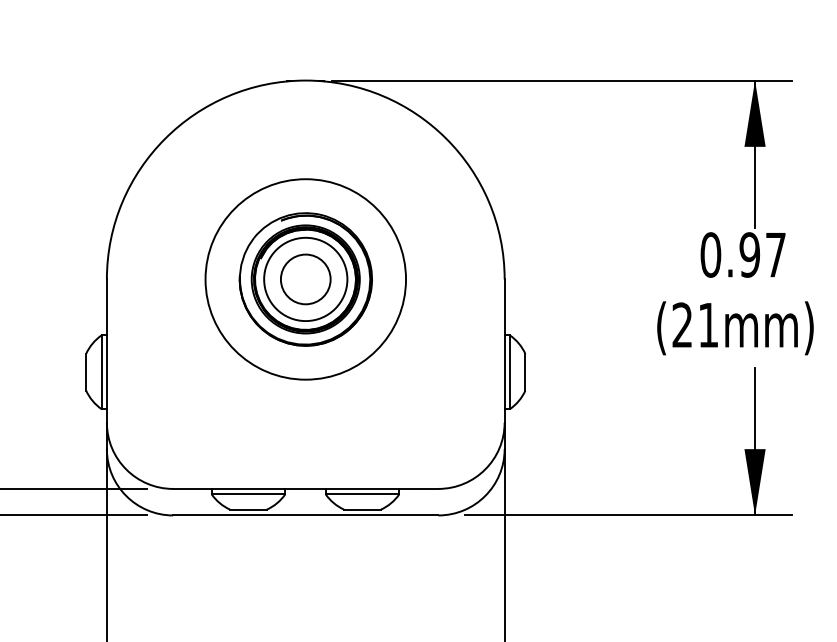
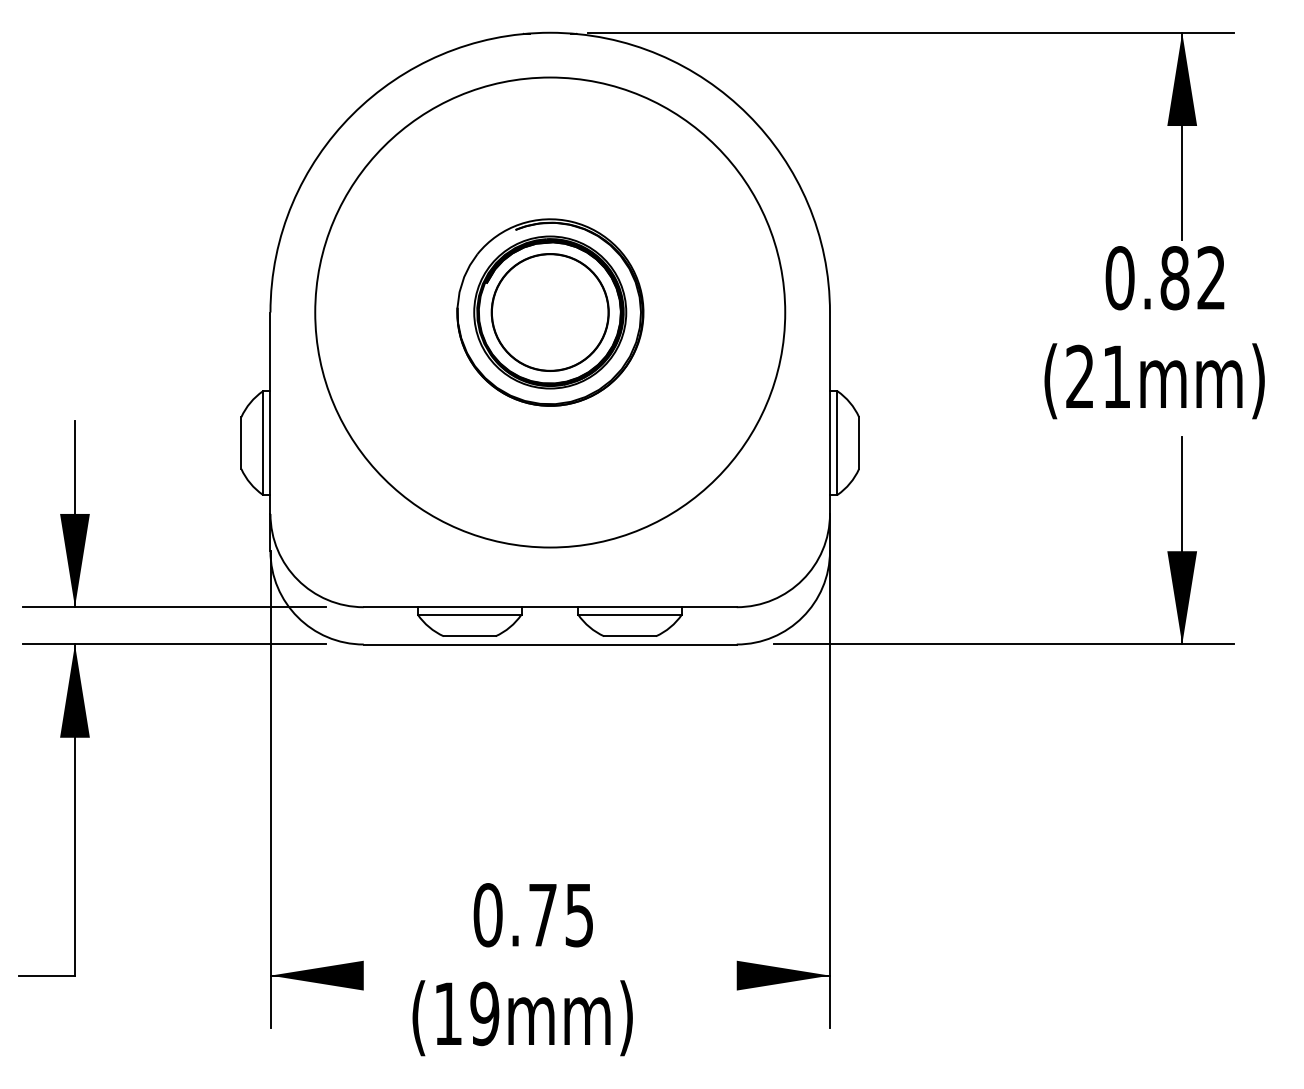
text: (762, 255) -> (1192, 278), 0.97 -> 0.82
circle: (305, 279) -> (549, 312), size x1.67
circle: (305, 279) -> (550, 312), size x1.67

